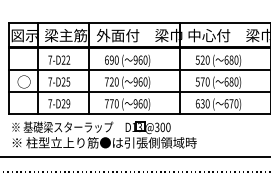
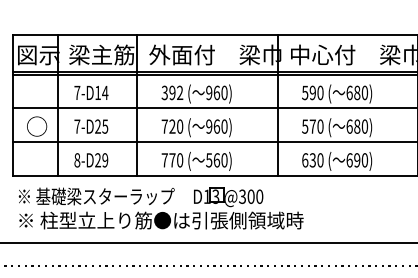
text: (65, 59) -> (100, 91), 7-D22 -> 7-D14
text: (111, 59) -> (171, 91), 690 -> 392
text: (202, 60) -> (312, 93), 520 -> 590
text: (50, 103) -> (77, 159), 7-D29 -> 8-D29
text: (135, 103) -> (209, 159), 960) -> 560)
text: (231, 103) -> (357, 159), 670) -> 690)

